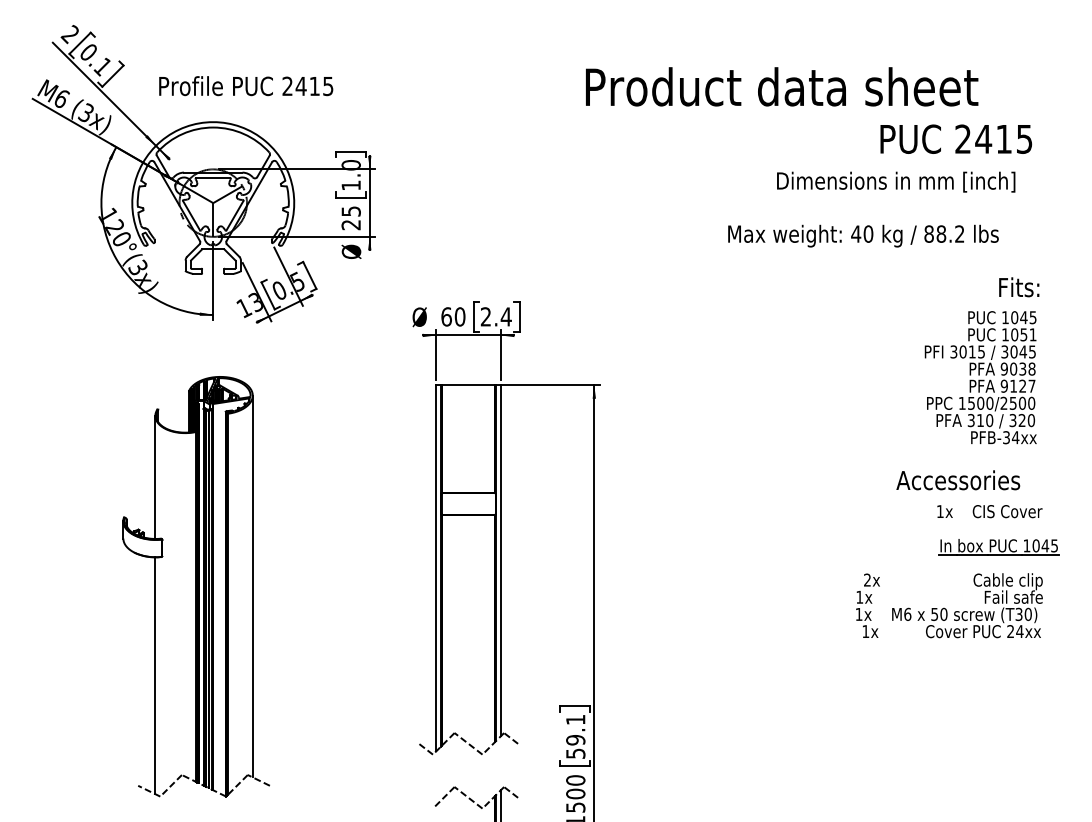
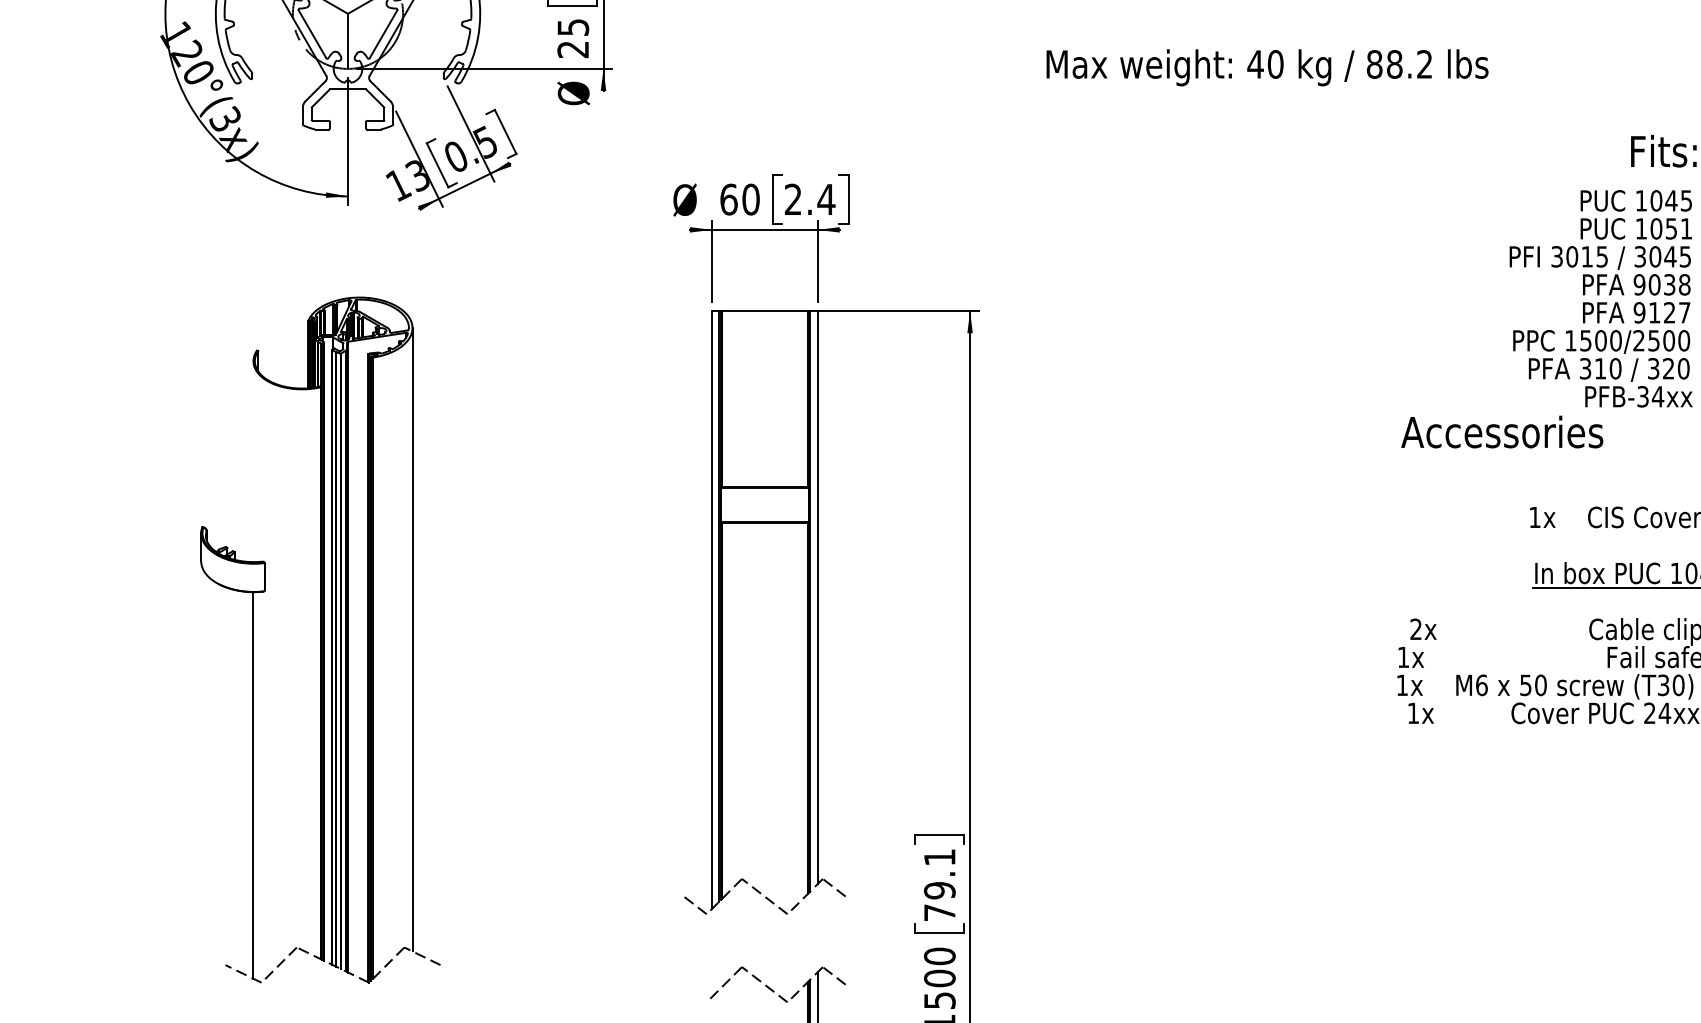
text: (863, 235) -> (1267, 66), moved
line: (155, 476) -> (253, 460), removed
text: (958, 480) -> (1502, 432), moved
text: (575, 753) -> (939, 912), 59.1 -> 79.1

